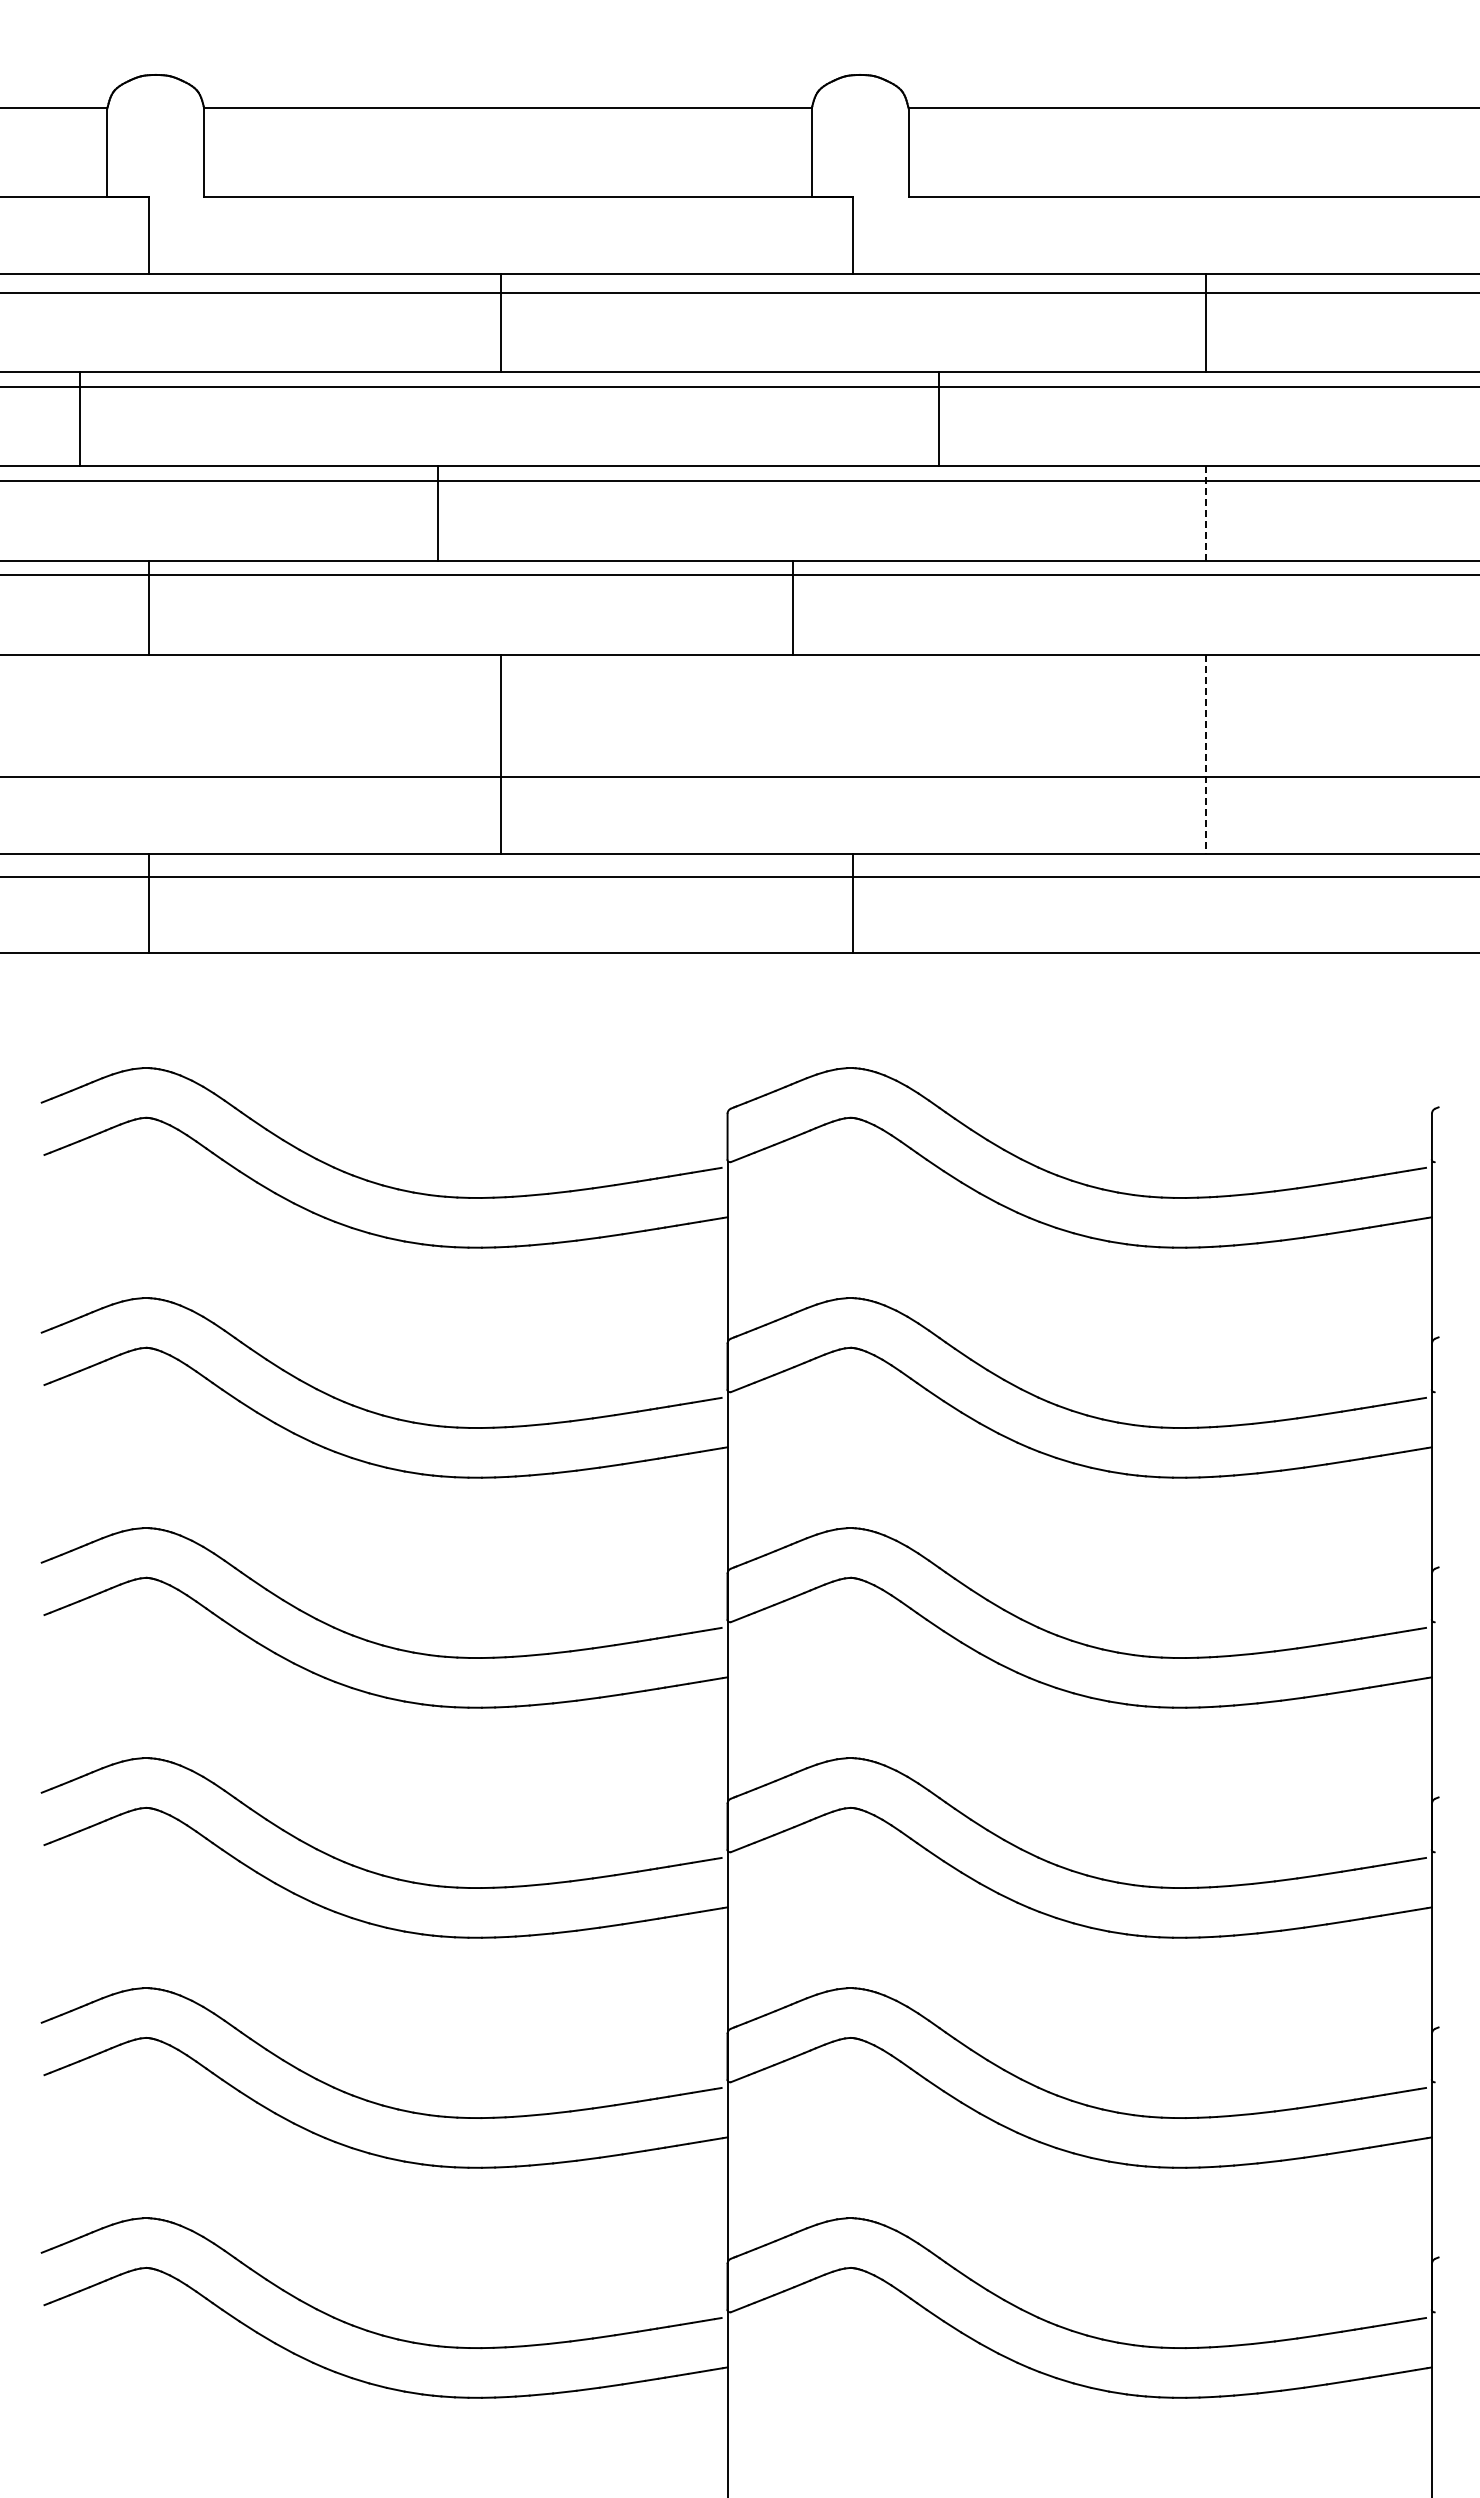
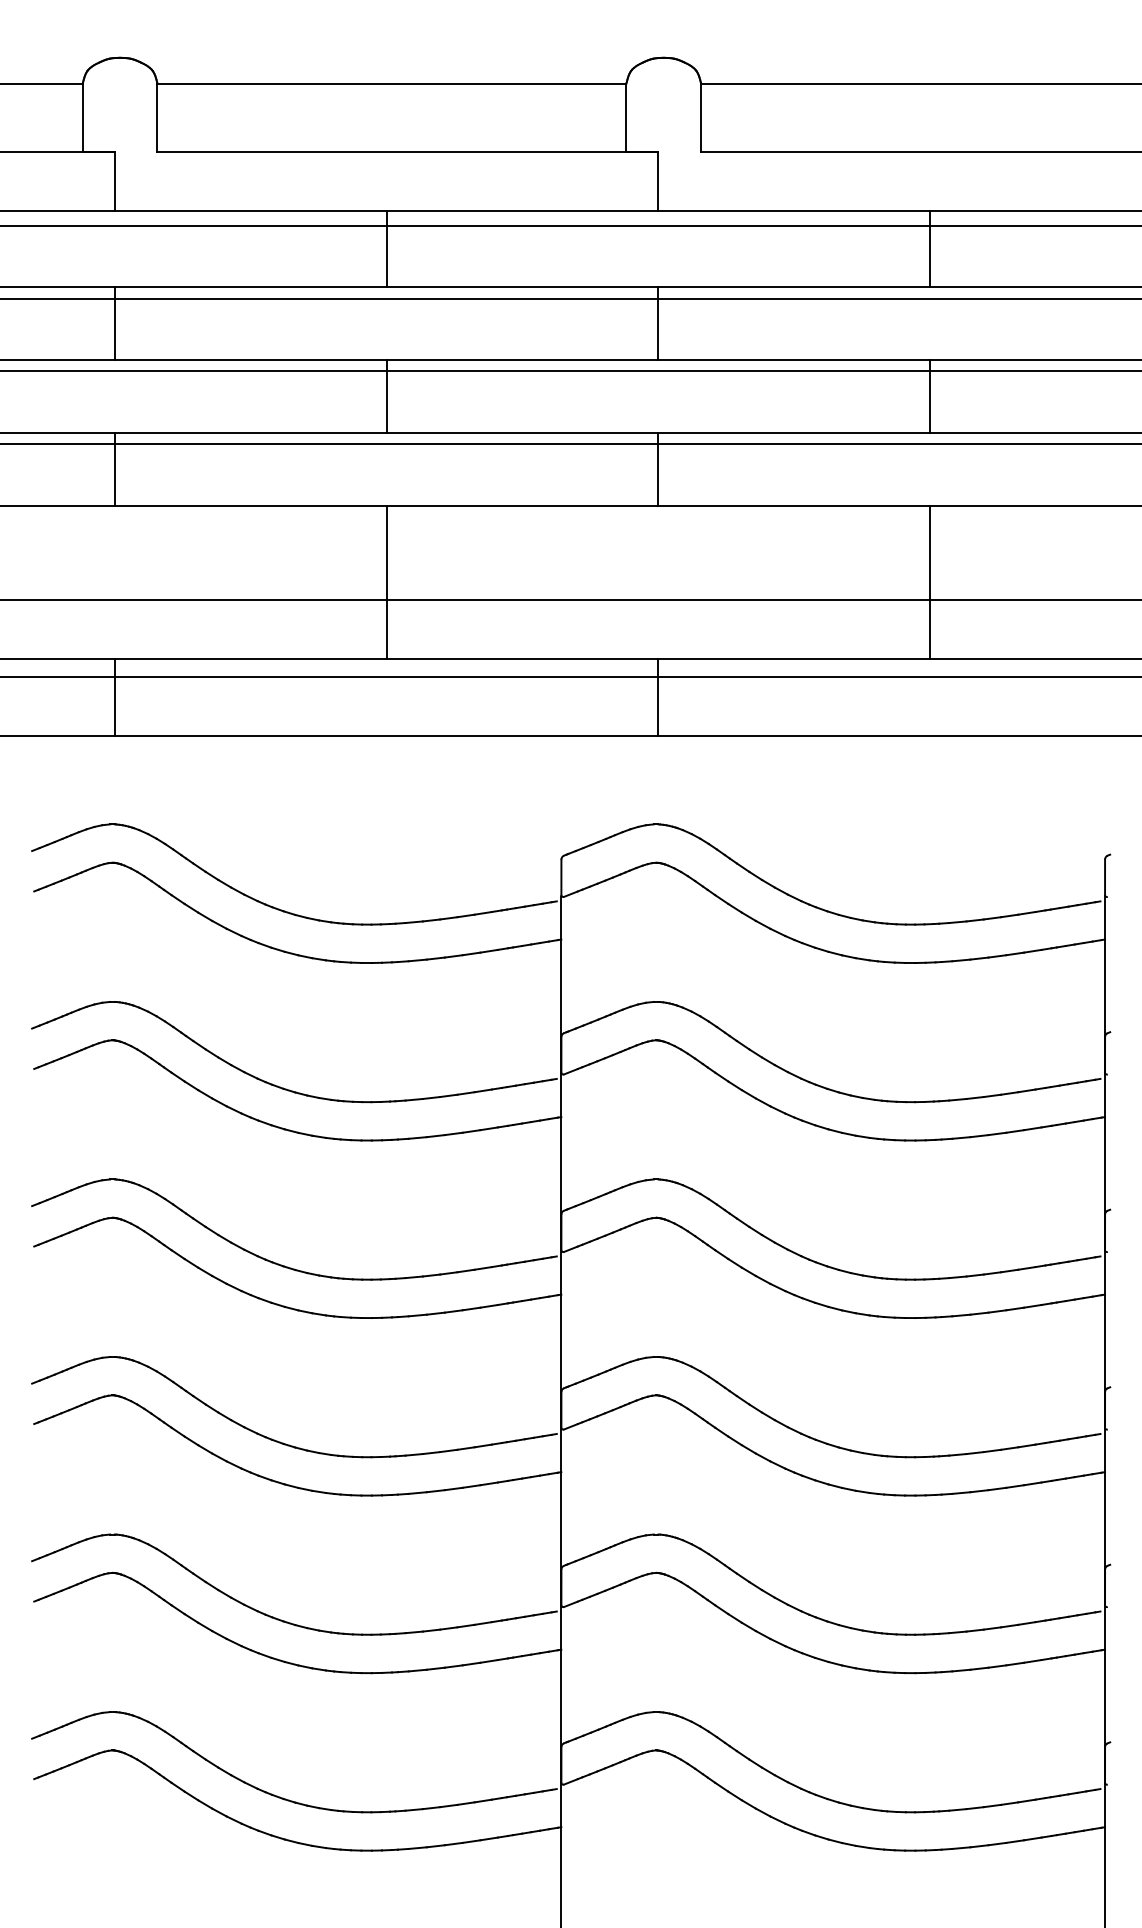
line: (79, 419) -> (114, 323), moved
line: (939, 419) -> (658, 323), moved
line: (438, 513) -> (386, 396), moved
line: (1205, 514) -> (930, 397), dashed -> solid
line: (793, 607) -> (658, 468), moved
line: (1205, 754) -> (930, 582), dashed -> solid

